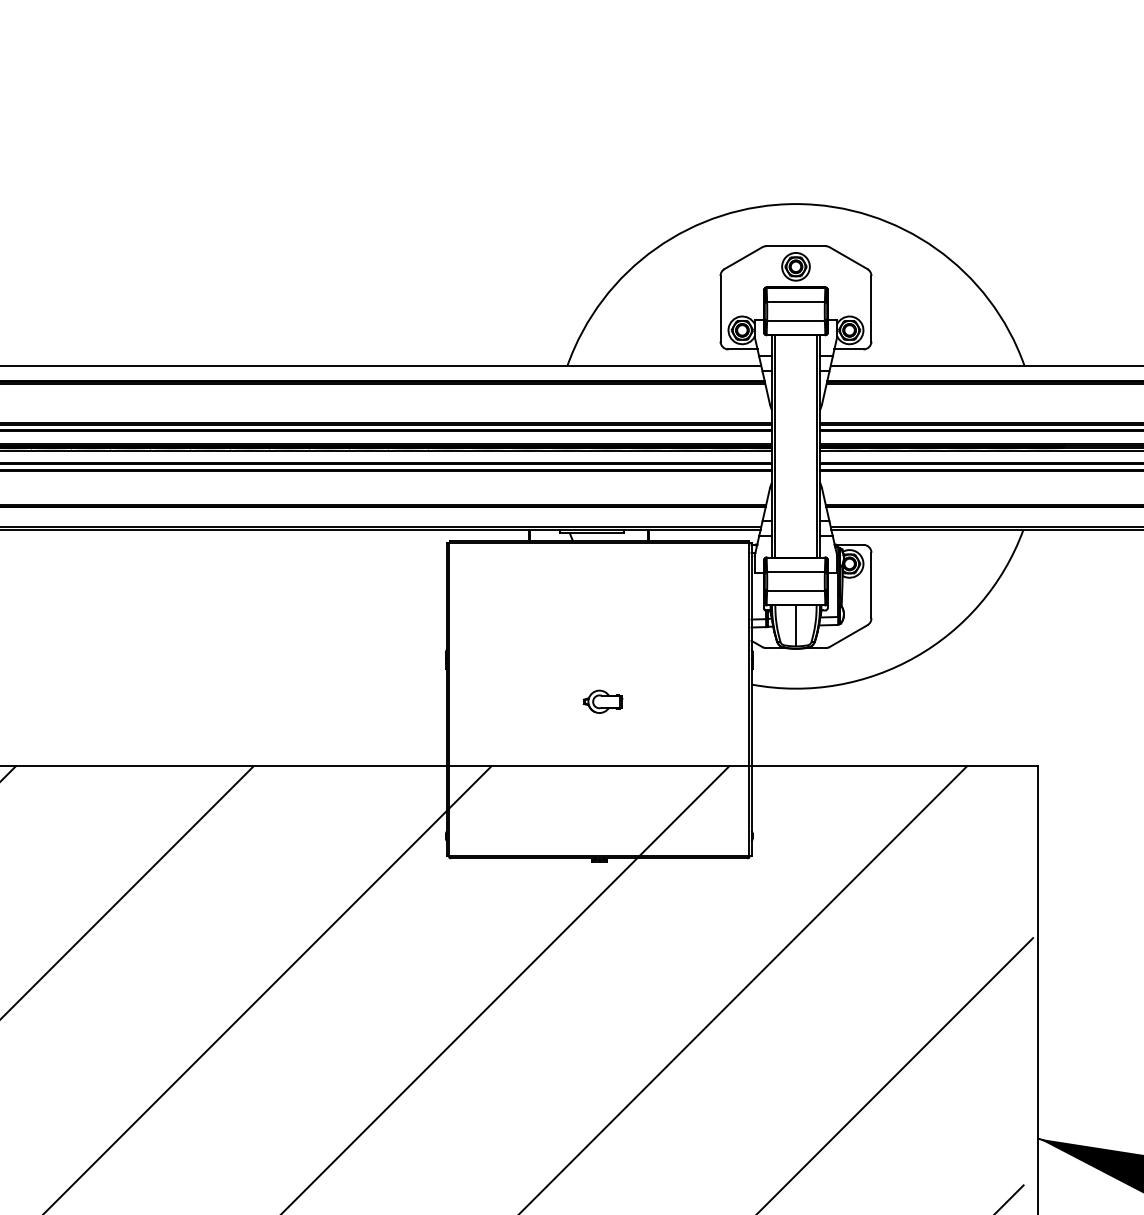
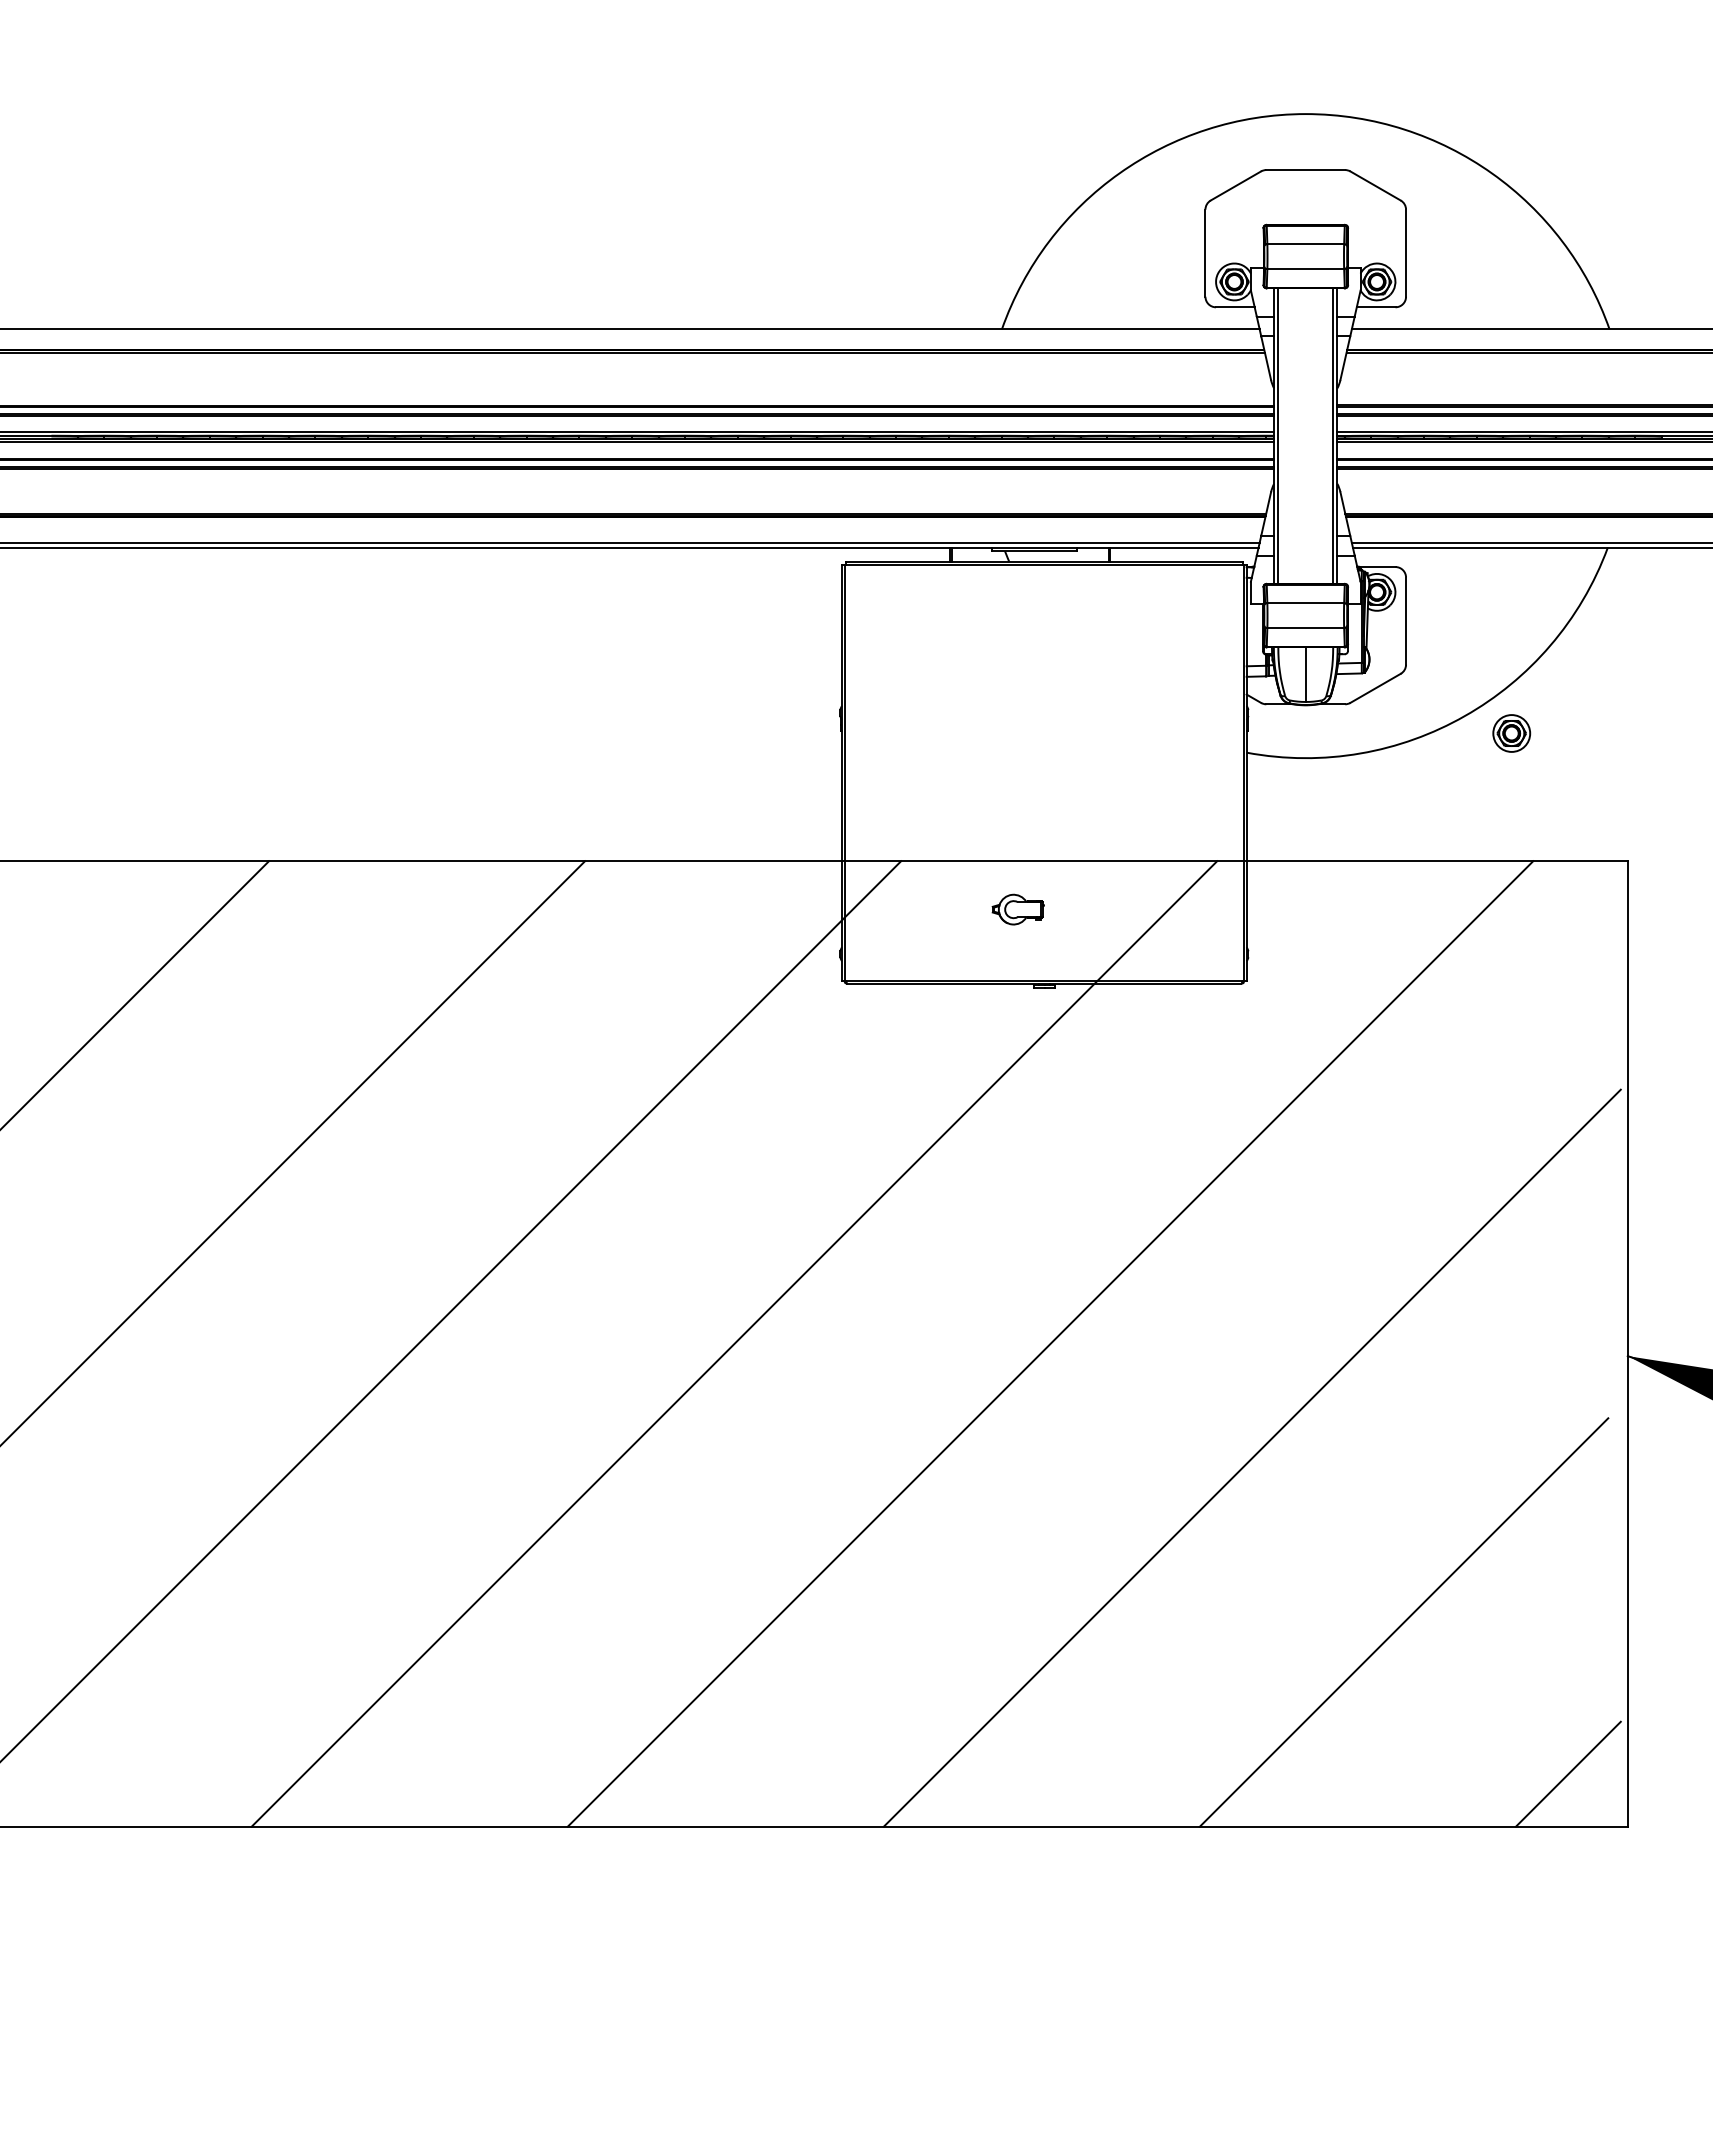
part: (795, 266) -> (1511, 733), moved
part: (602, 701) -> (1017, 909), moved

